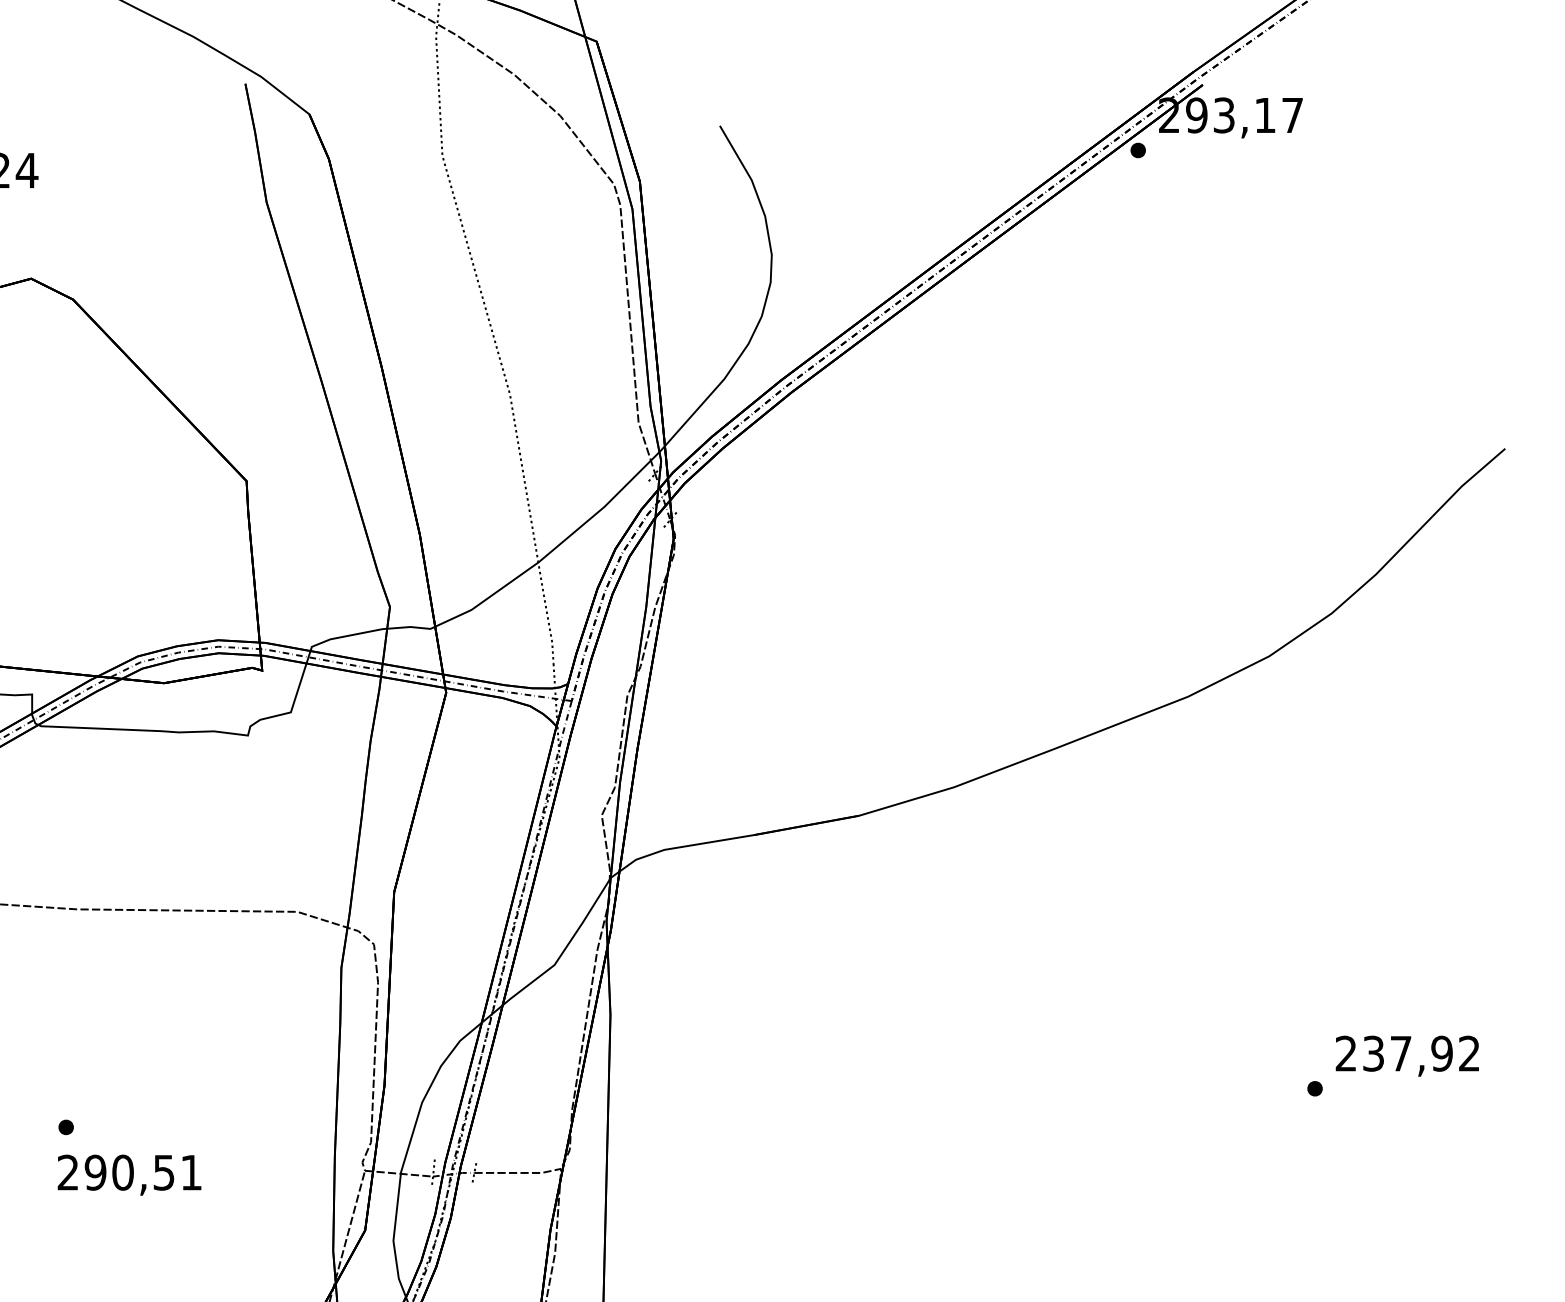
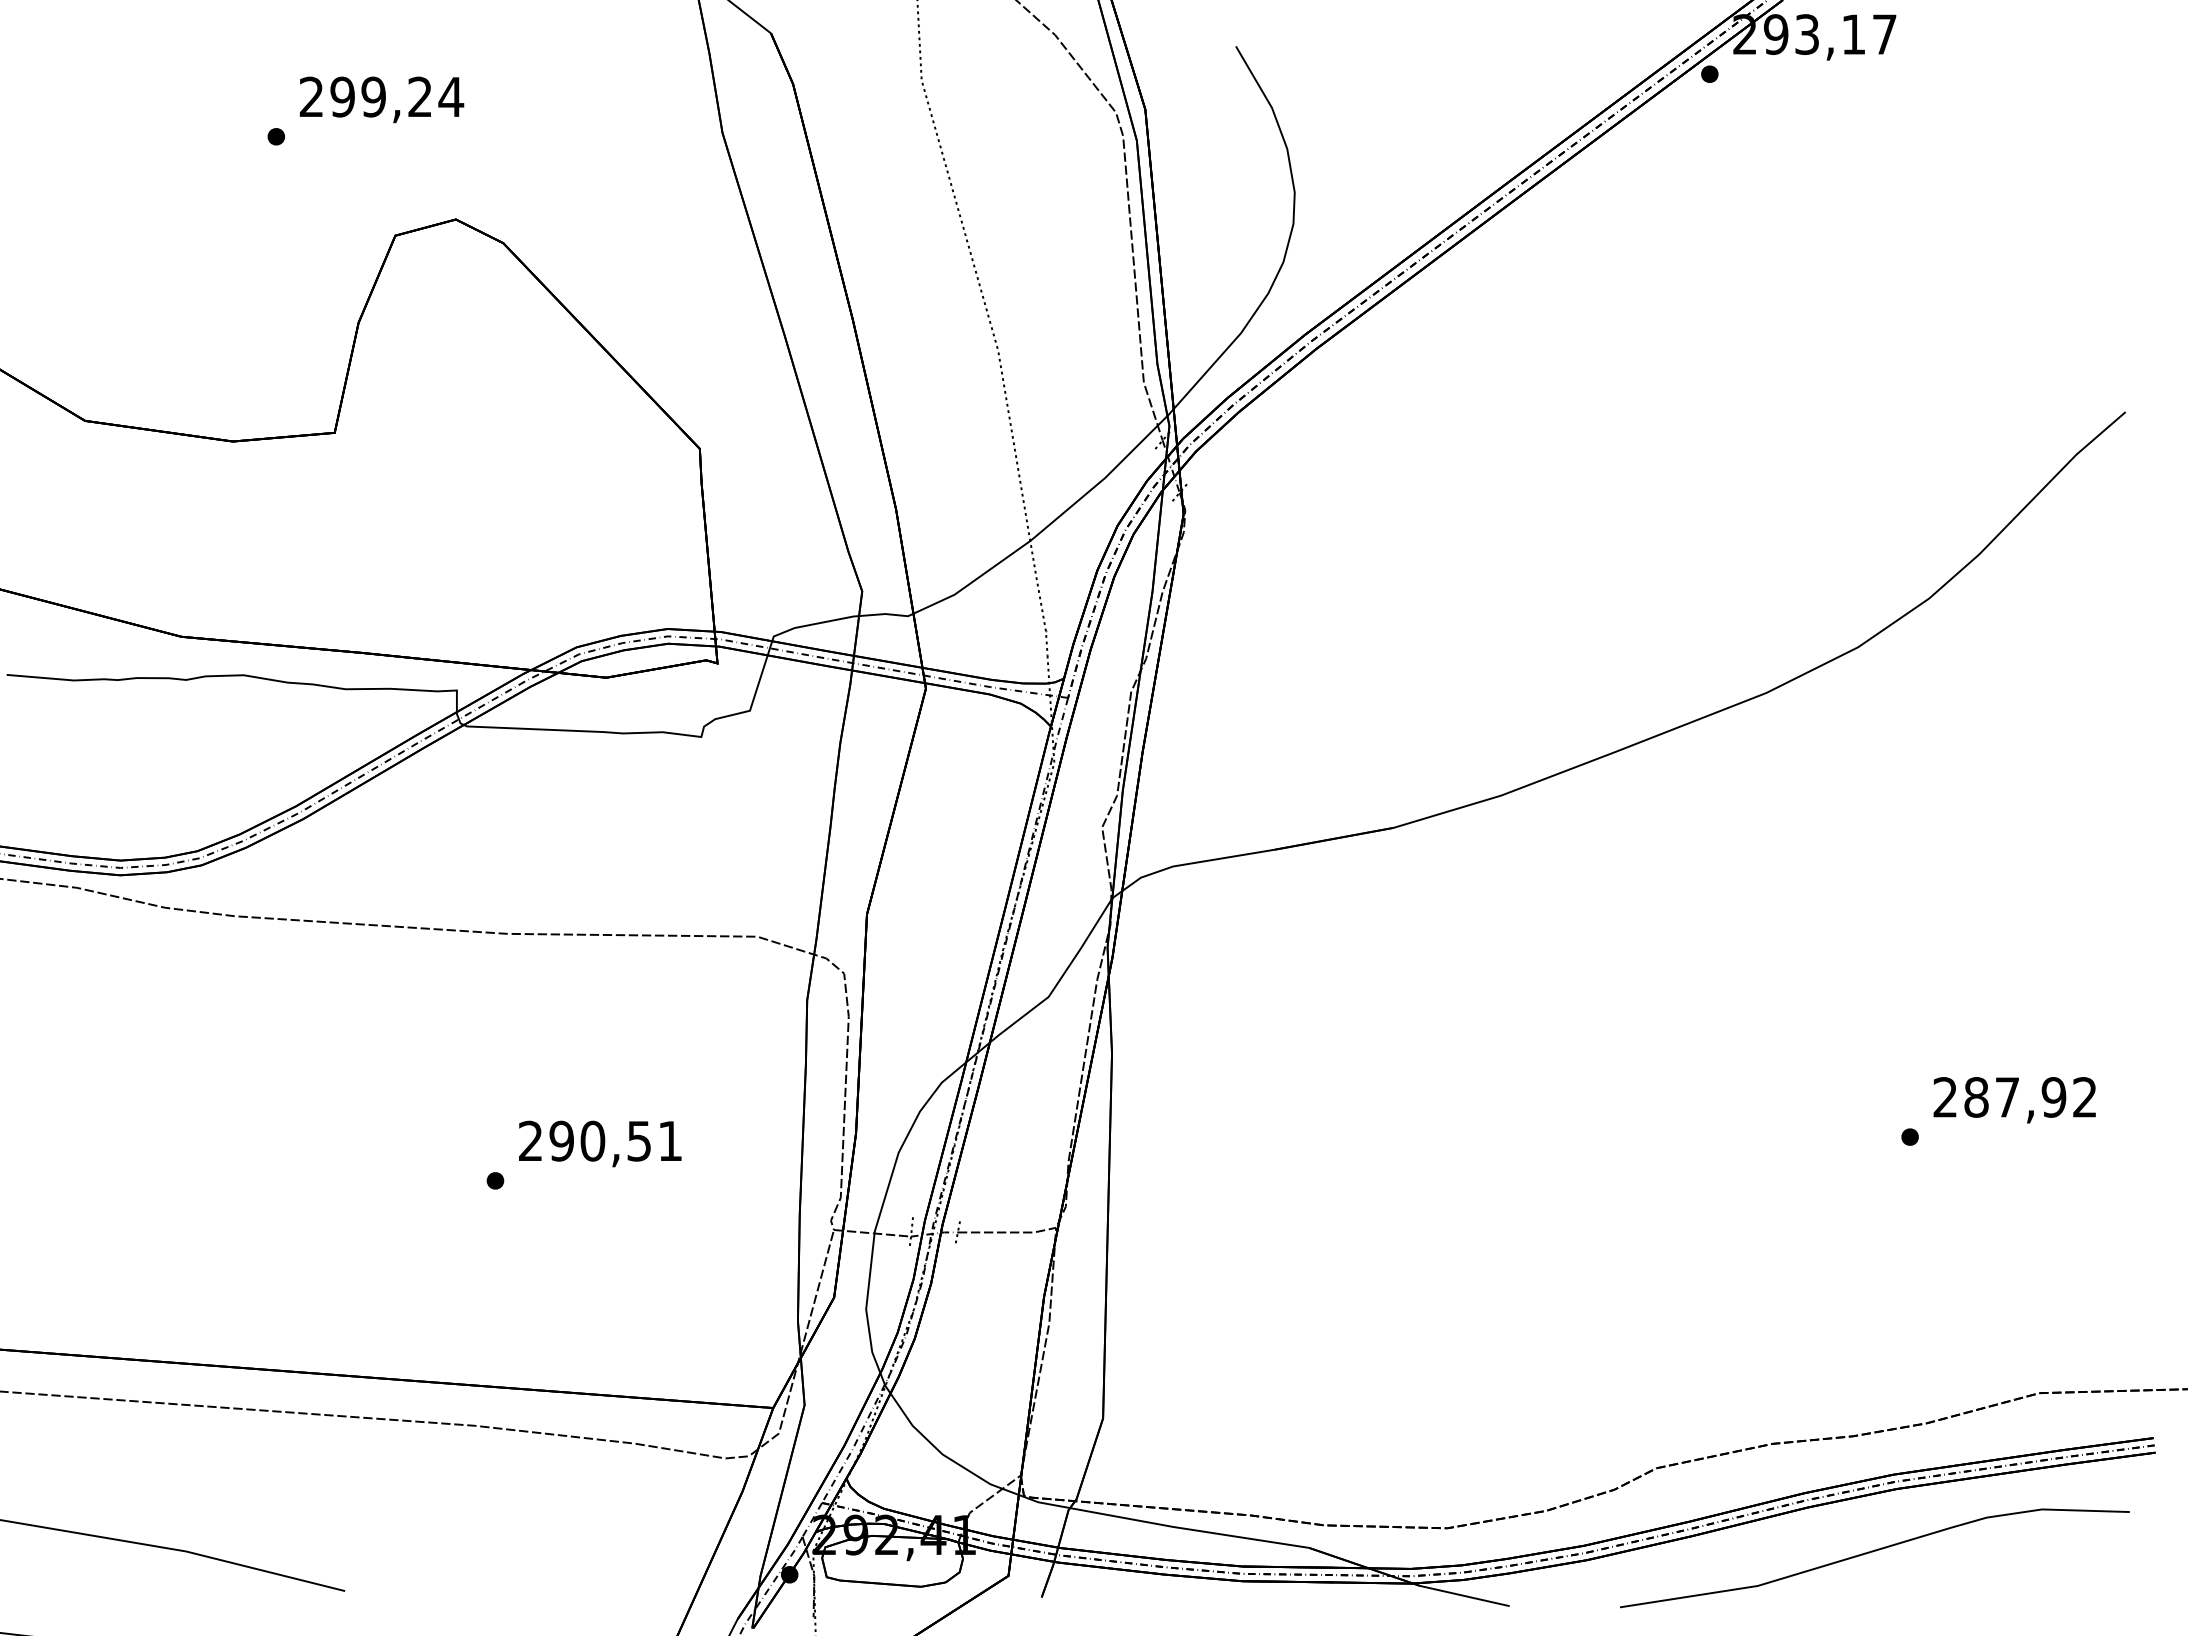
text: (1373, 1053) -> (1976, 1097), 237,92 -> 287,92
text: (129, 1174) -> (600, 1143), moved

